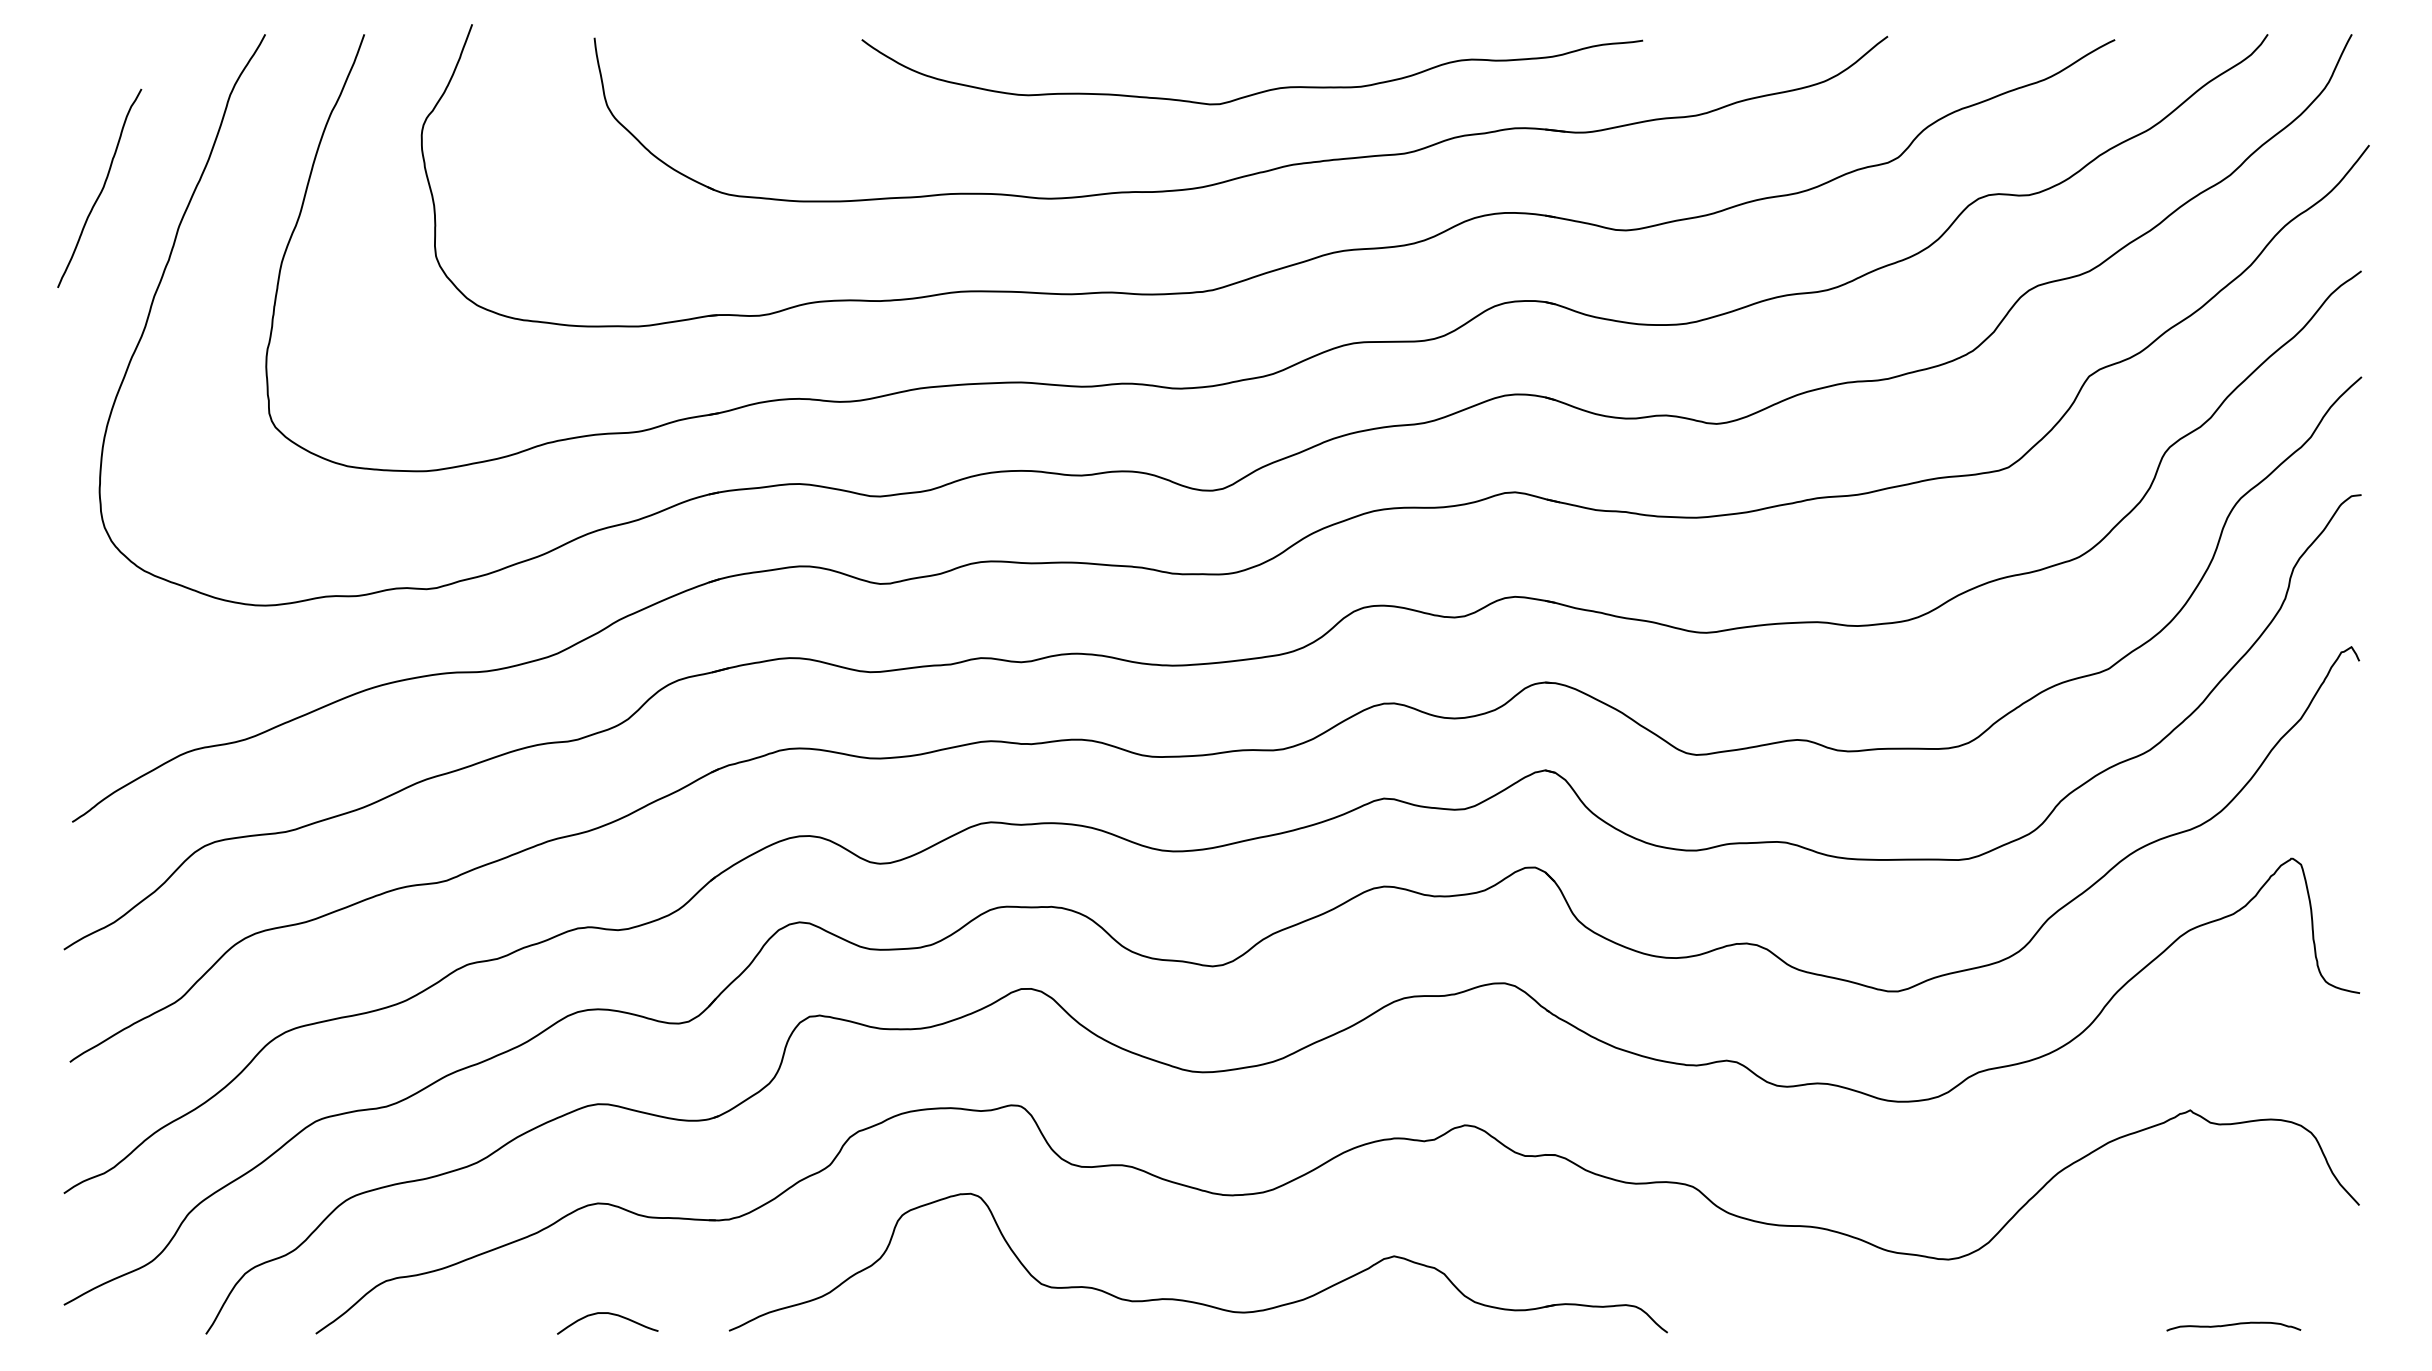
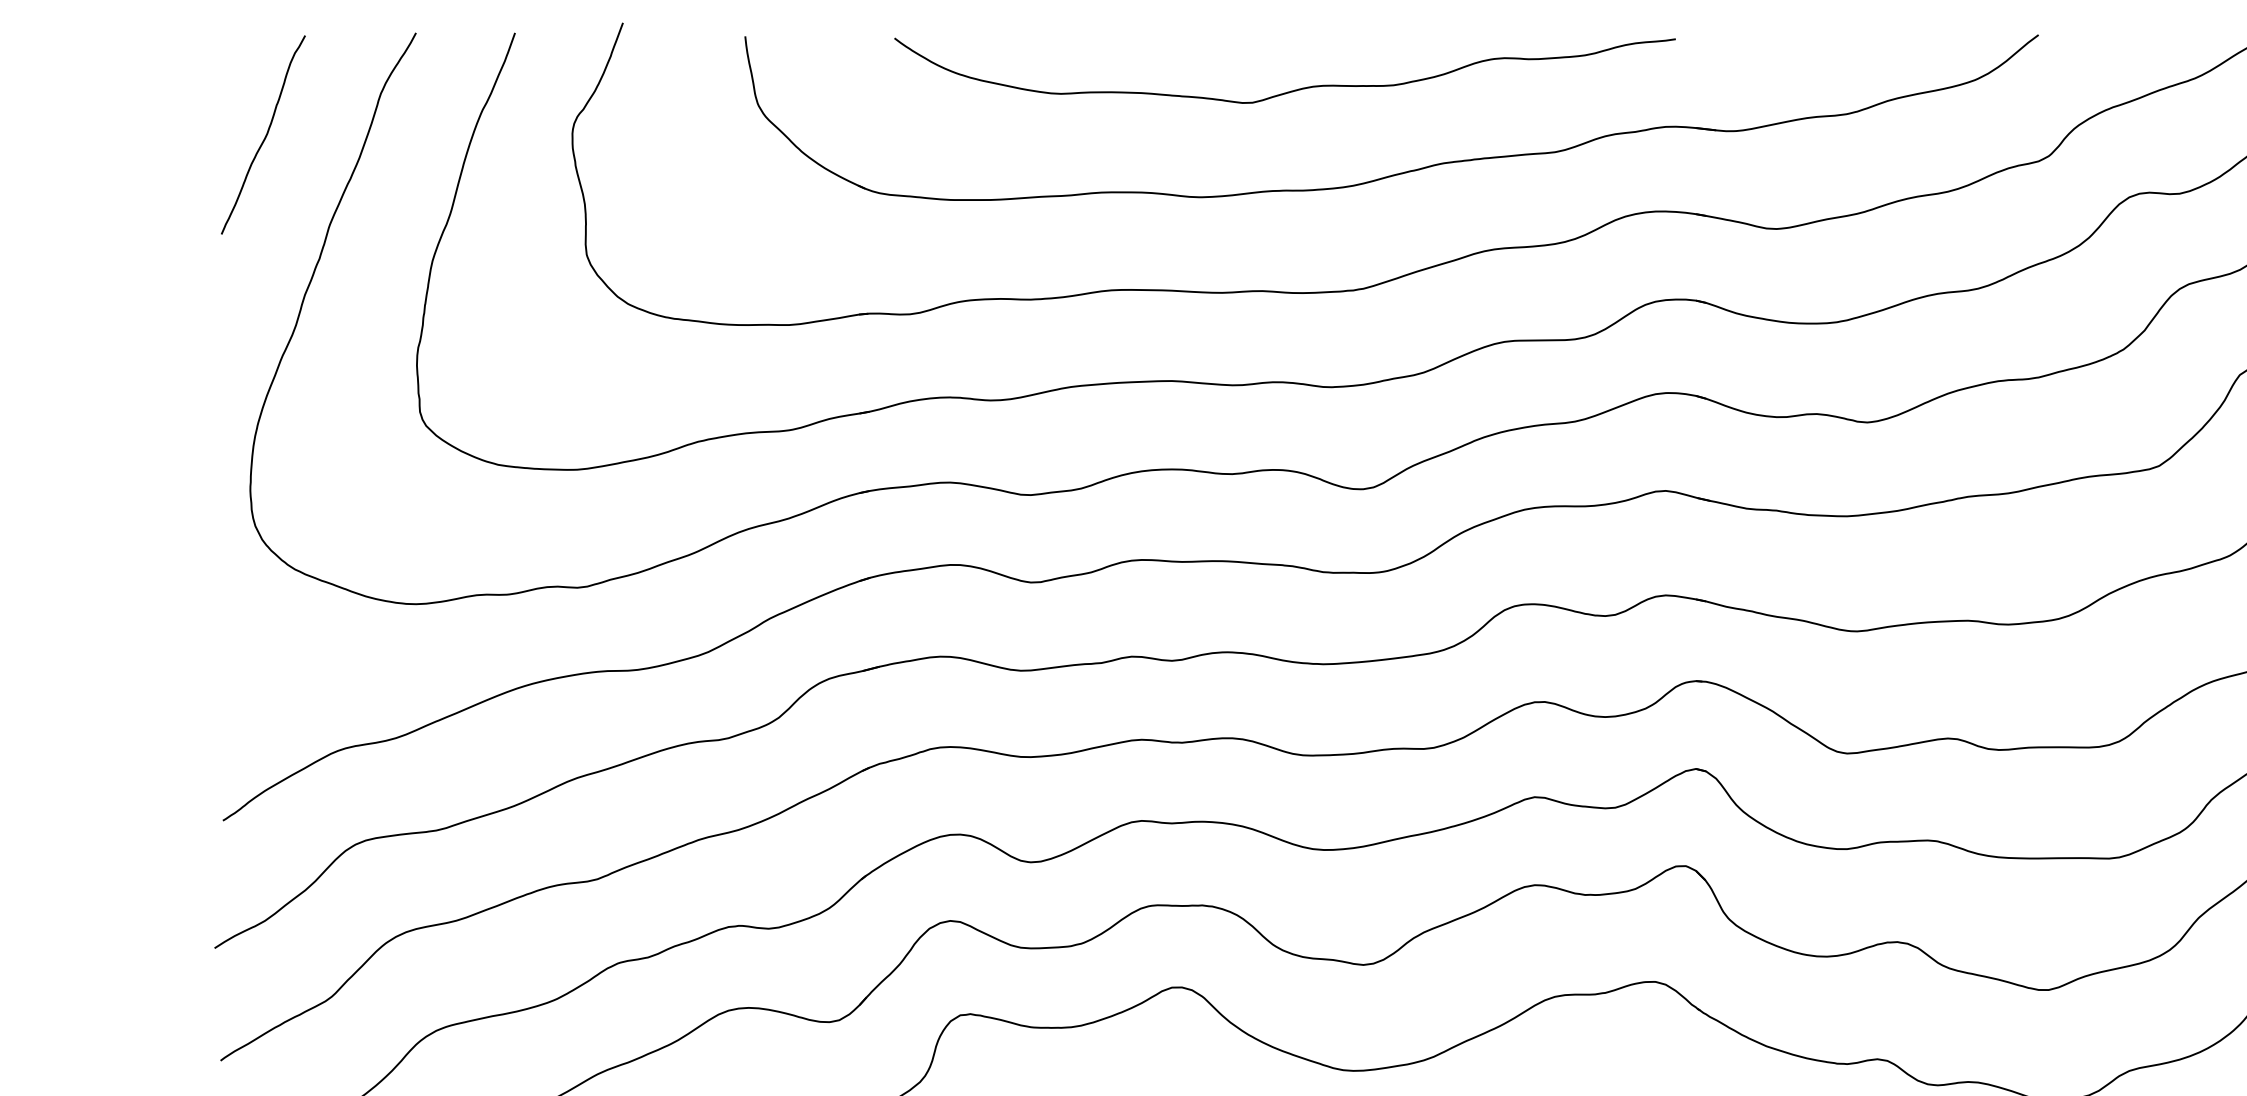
curve: (1256, 92) -> (1289, 91), moved
curve: (101, 189) -> (265, 136), moved

